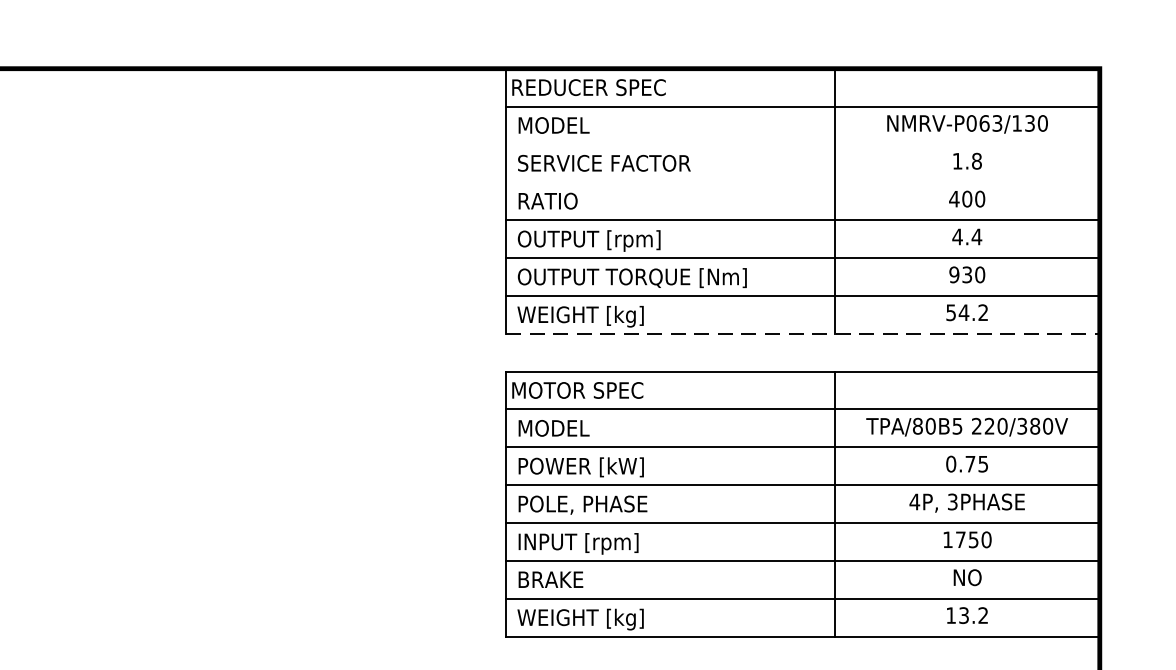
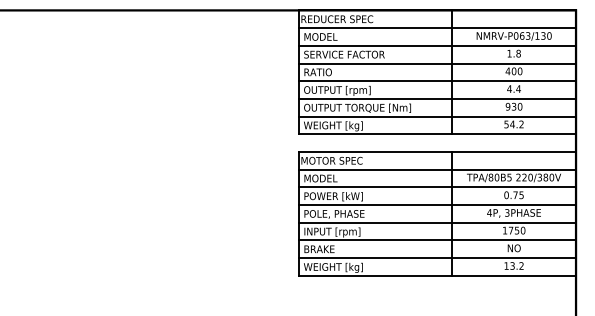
line: (803, 143) -> (437, 45), added
line: (803, 182) -> (437, 63), added
line: (803, 334) -> (437, 134), dashed -> solid

